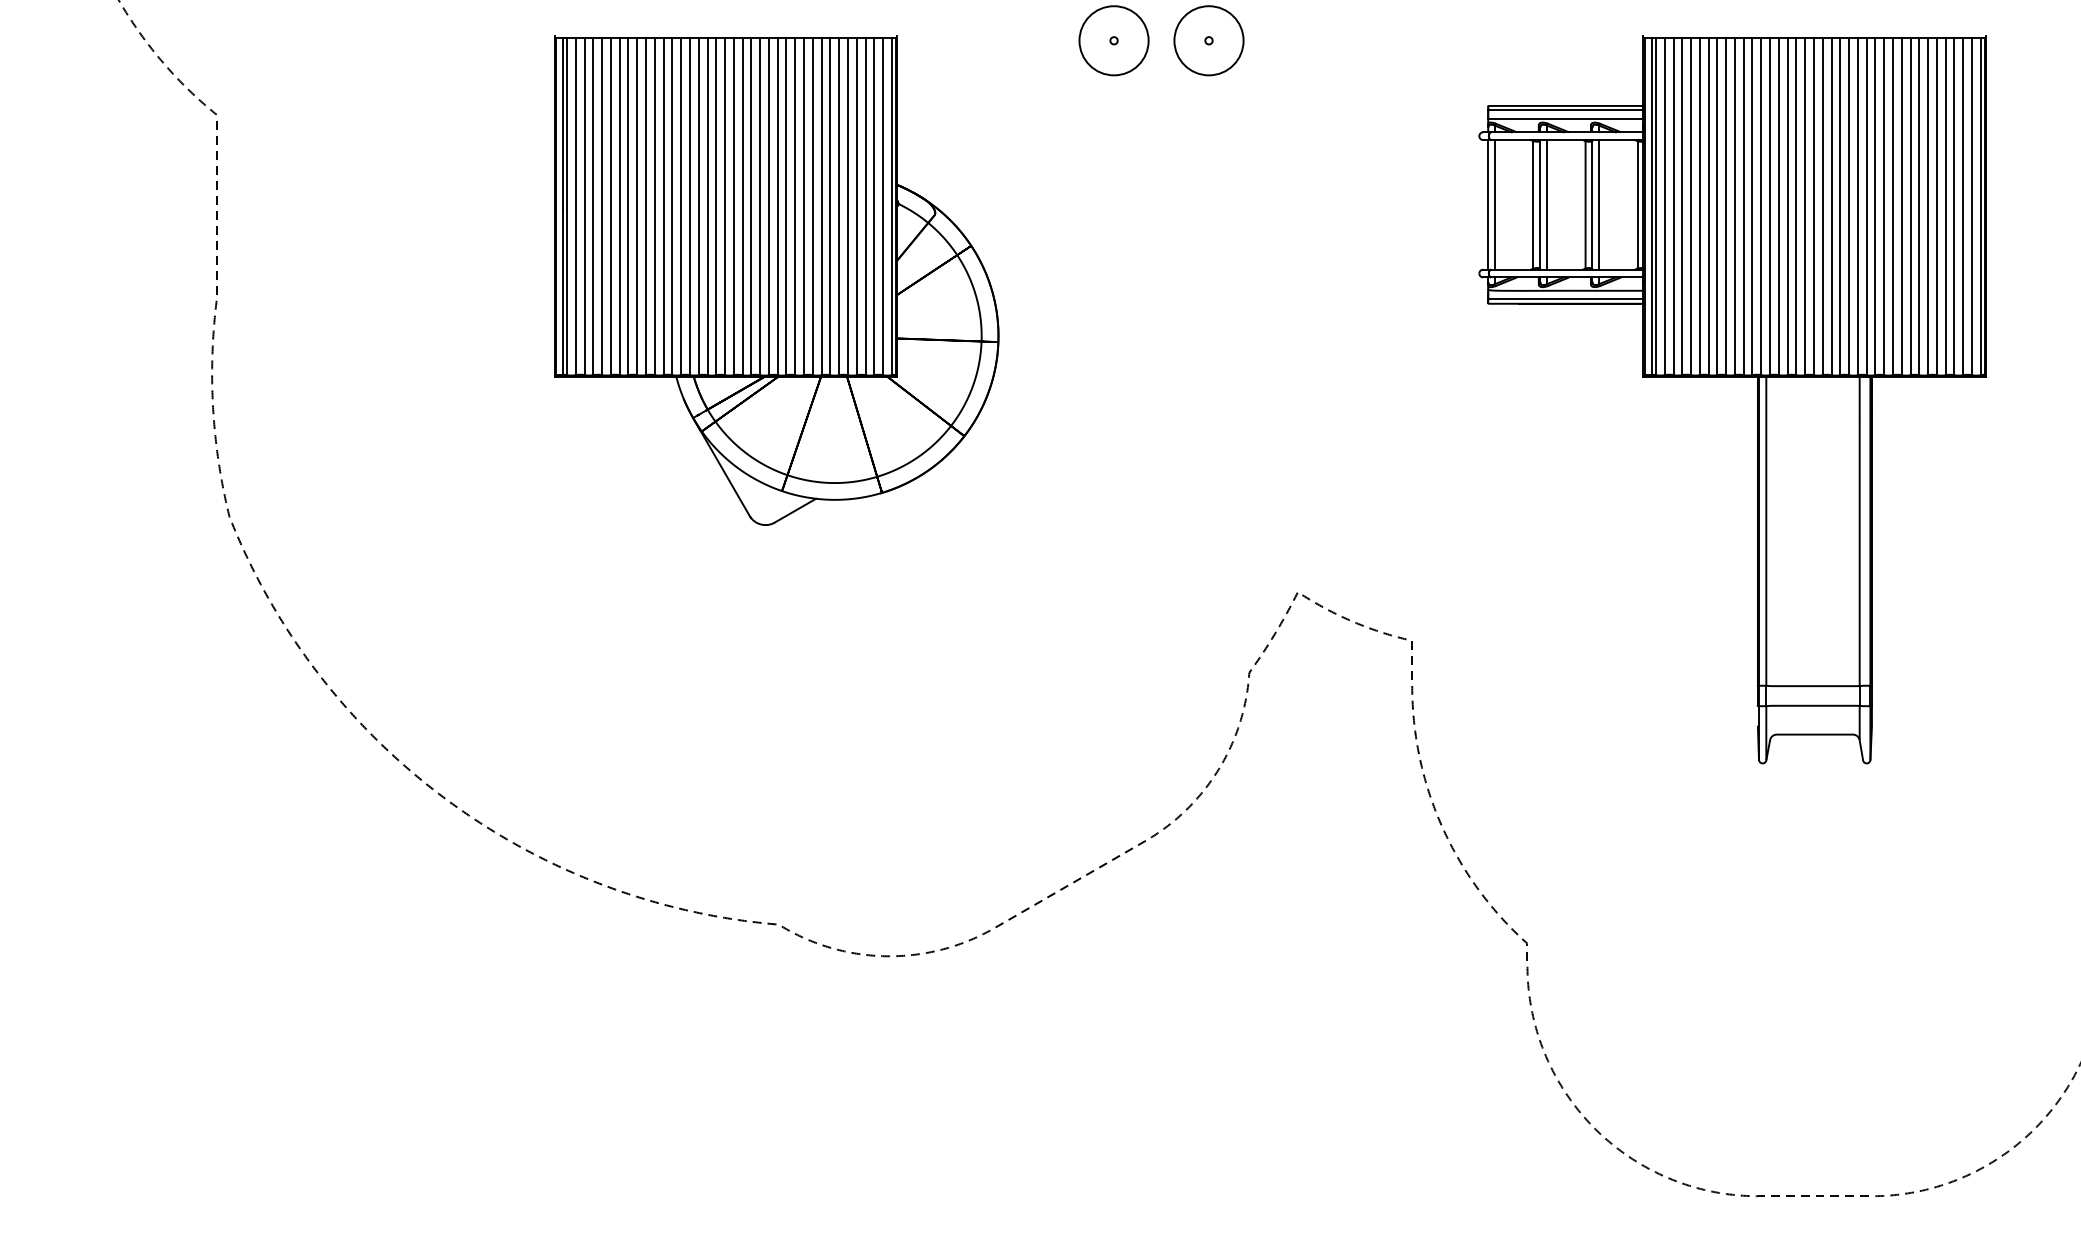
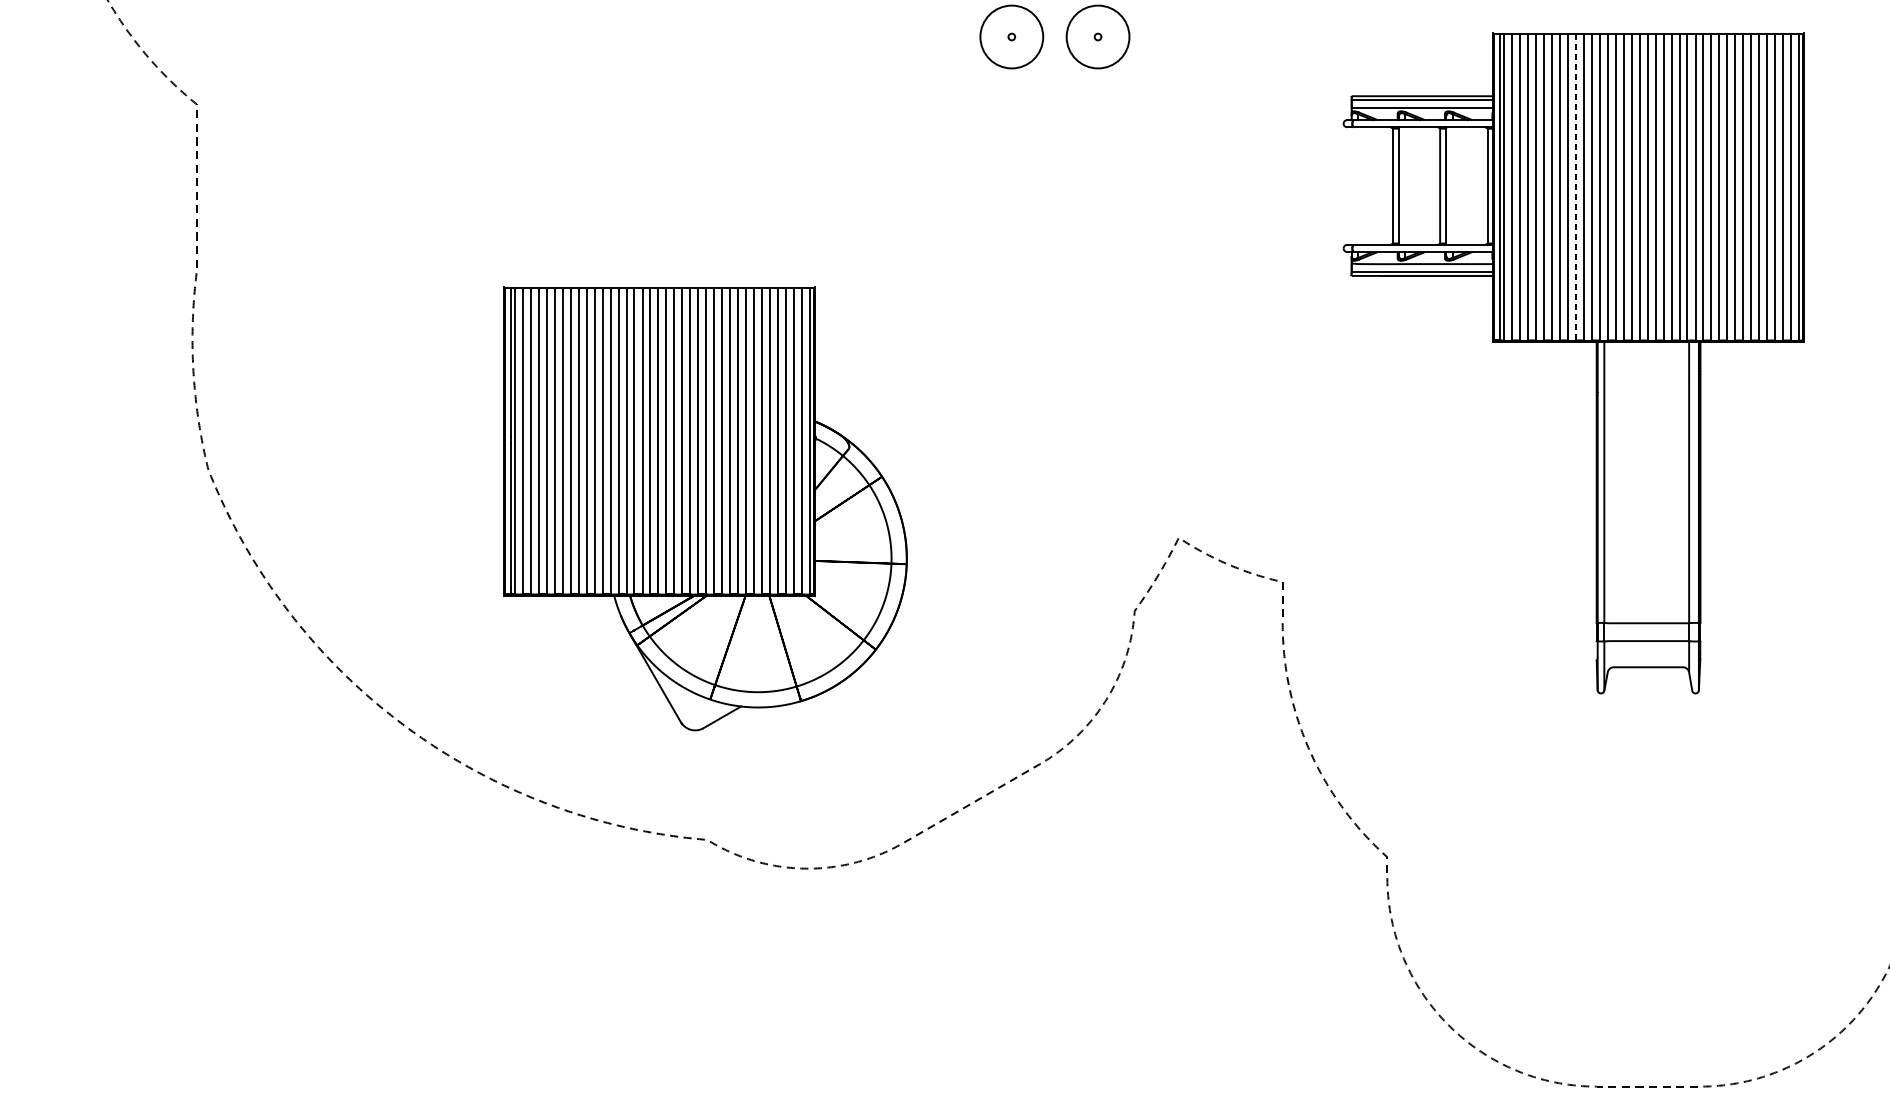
line: (1488, 204) -> (1351, 185), removed
line: (1495, 204) -> (1358, 185), removed
line: (1547, 204) -> (1405, 185), removed
line: (1599, 204) -> (1452, 185), removed
line: (1734, 206) -> (1575, 187), solid -> dashed
part: (776, 280) -> (705, 508), moved

